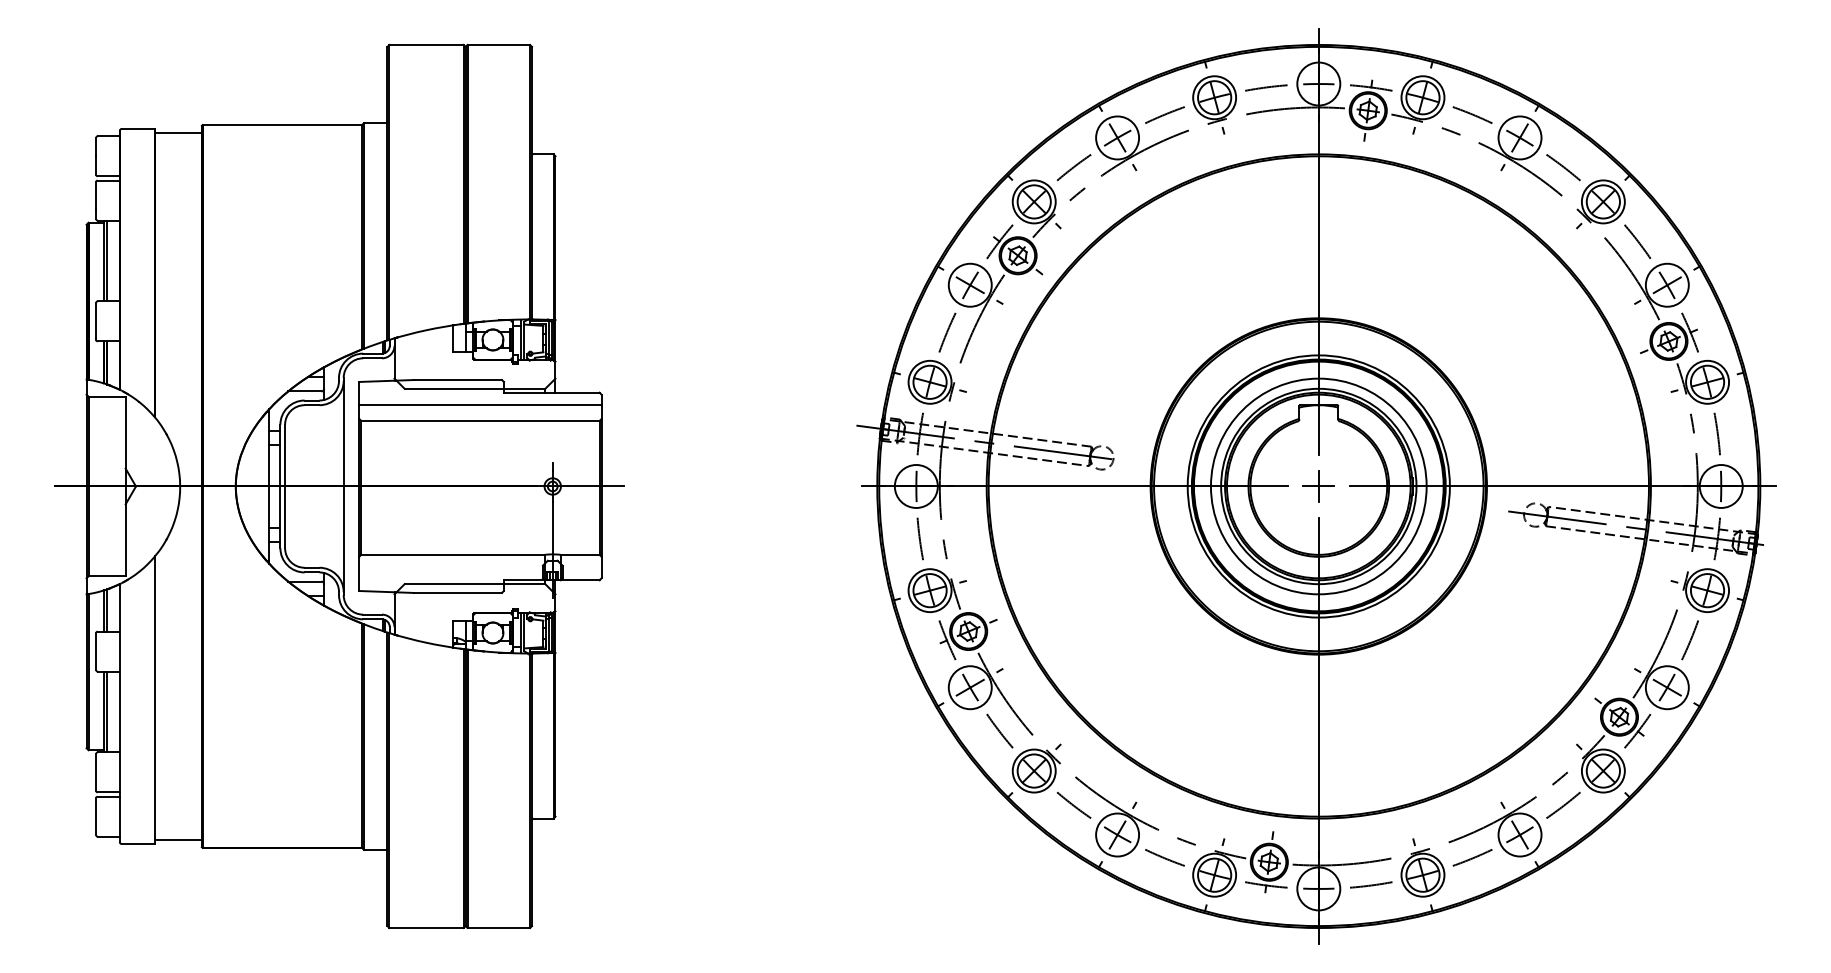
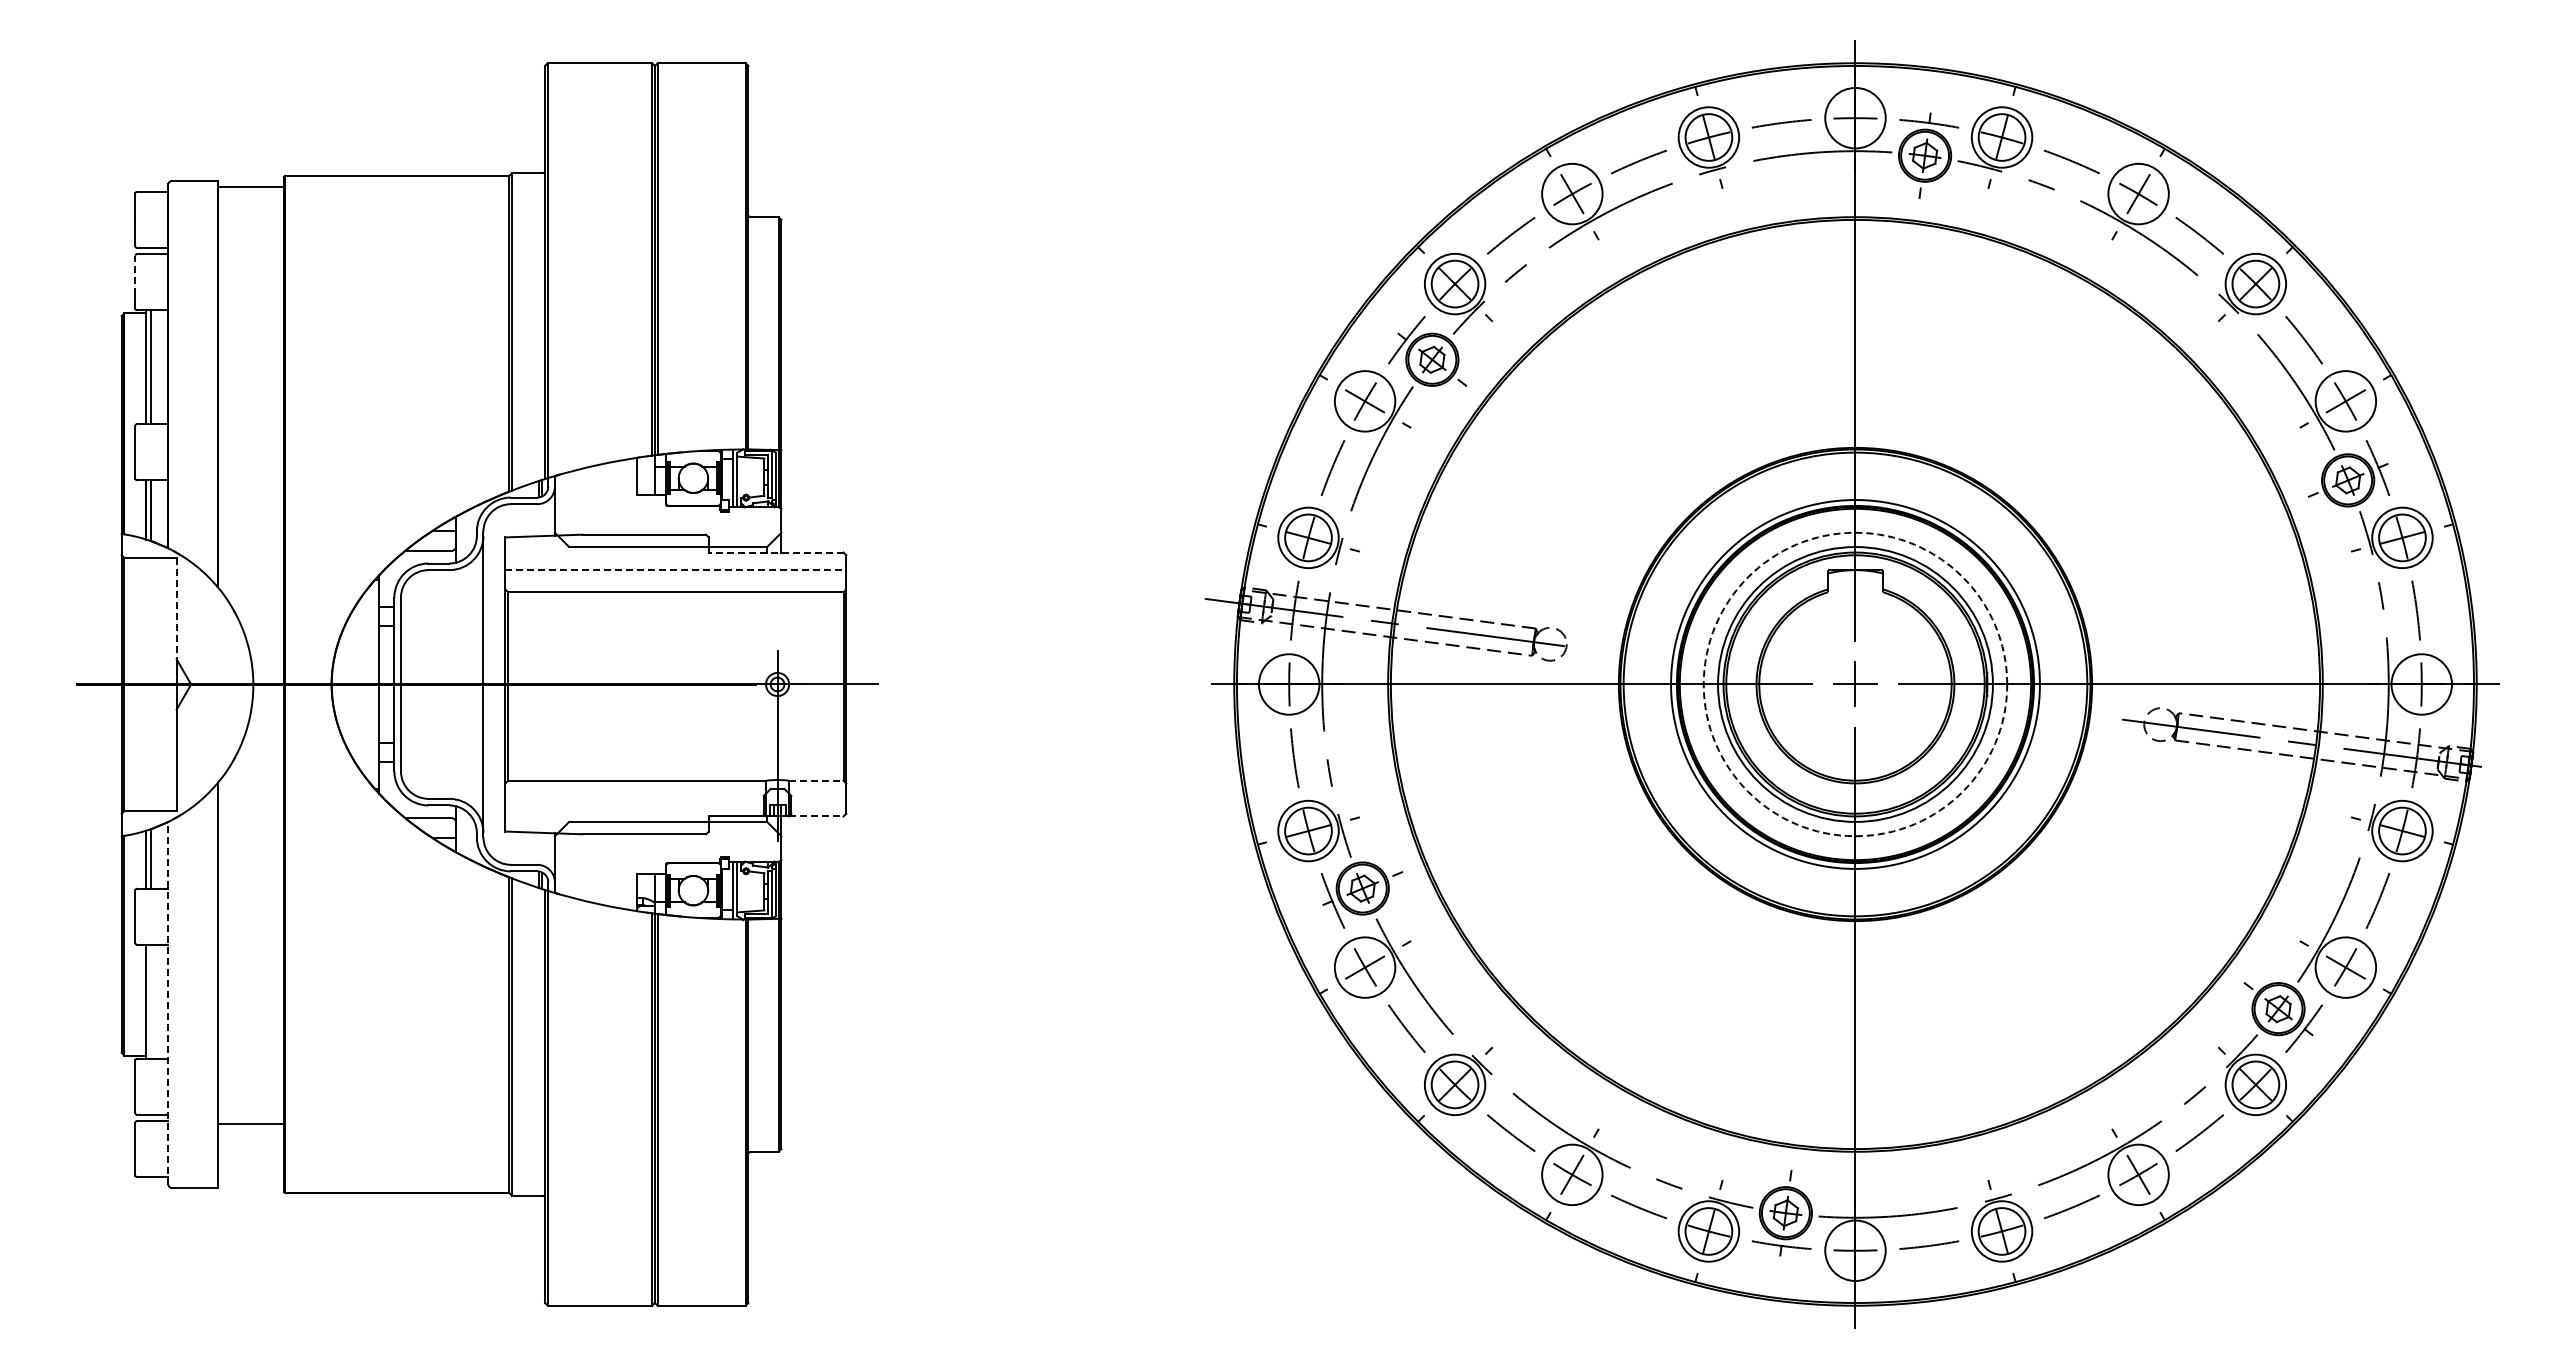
line: (96, 195) -> (135, 275), solid -> dashed
line: (551, 392) -> (775, 552), solid -> dashed
line: (480, 405) -> (676, 570), solid -> dashed
line: (125, 432) -> (176, 608), solid -> dashed
circle: (1318, 486) -> (1855, 684), solid -> dashed
line: (580, 554) -> (816, 780), solid -> dashed
line: (580, 580) -> (816, 816), solid -> dashed
line: (107, 711) -> (150, 1001), removed
line: (119, 712) -> (168, 1002), solid -> dashed
line: (178, 840) -> (250, 1124), moved

